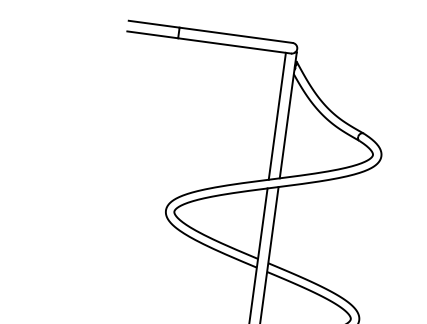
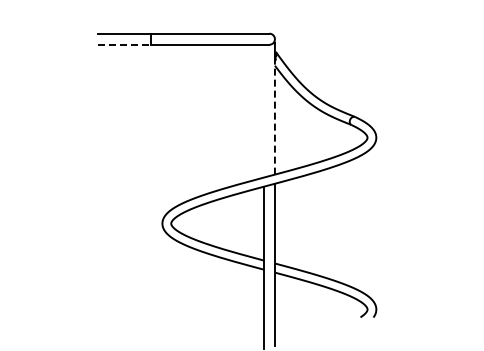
line: (152, 34) -> (124, 44), solid -> dashed
line: (277, 115) -> (263, 110), removed
line: (286, 121) -> (274, 115), solid -> dashed

